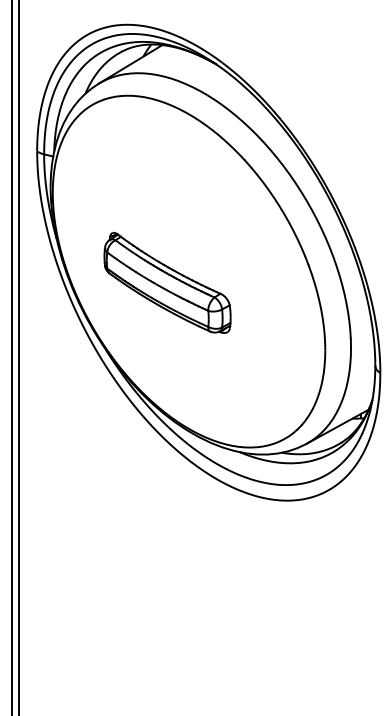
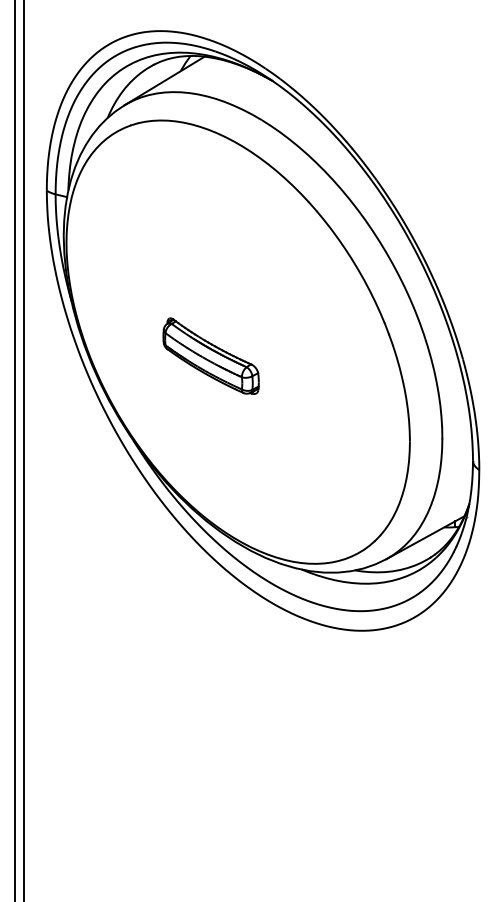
part: (167, 282) -> (211, 355), size x0.6

